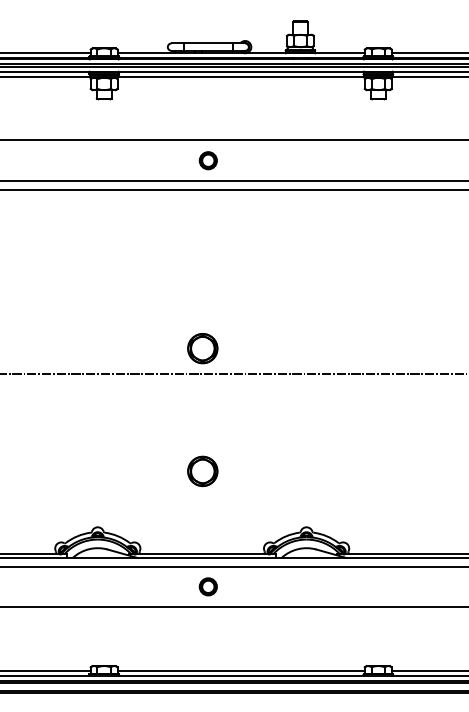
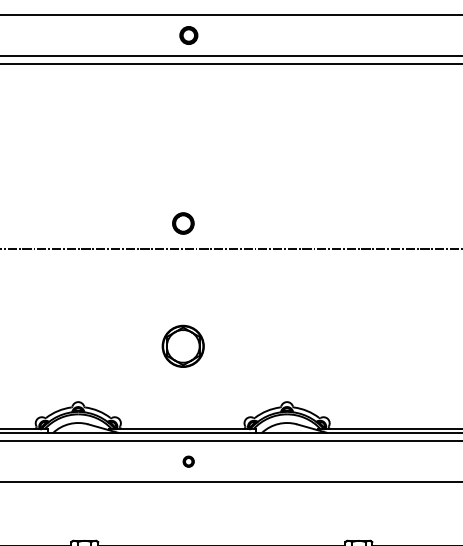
part: (202, 348) -> (183, 223), size x0.7
part: (202, 470) -> (183, 345), size x1.4
part: (207, 586) -> (188, 461), size x0.6

